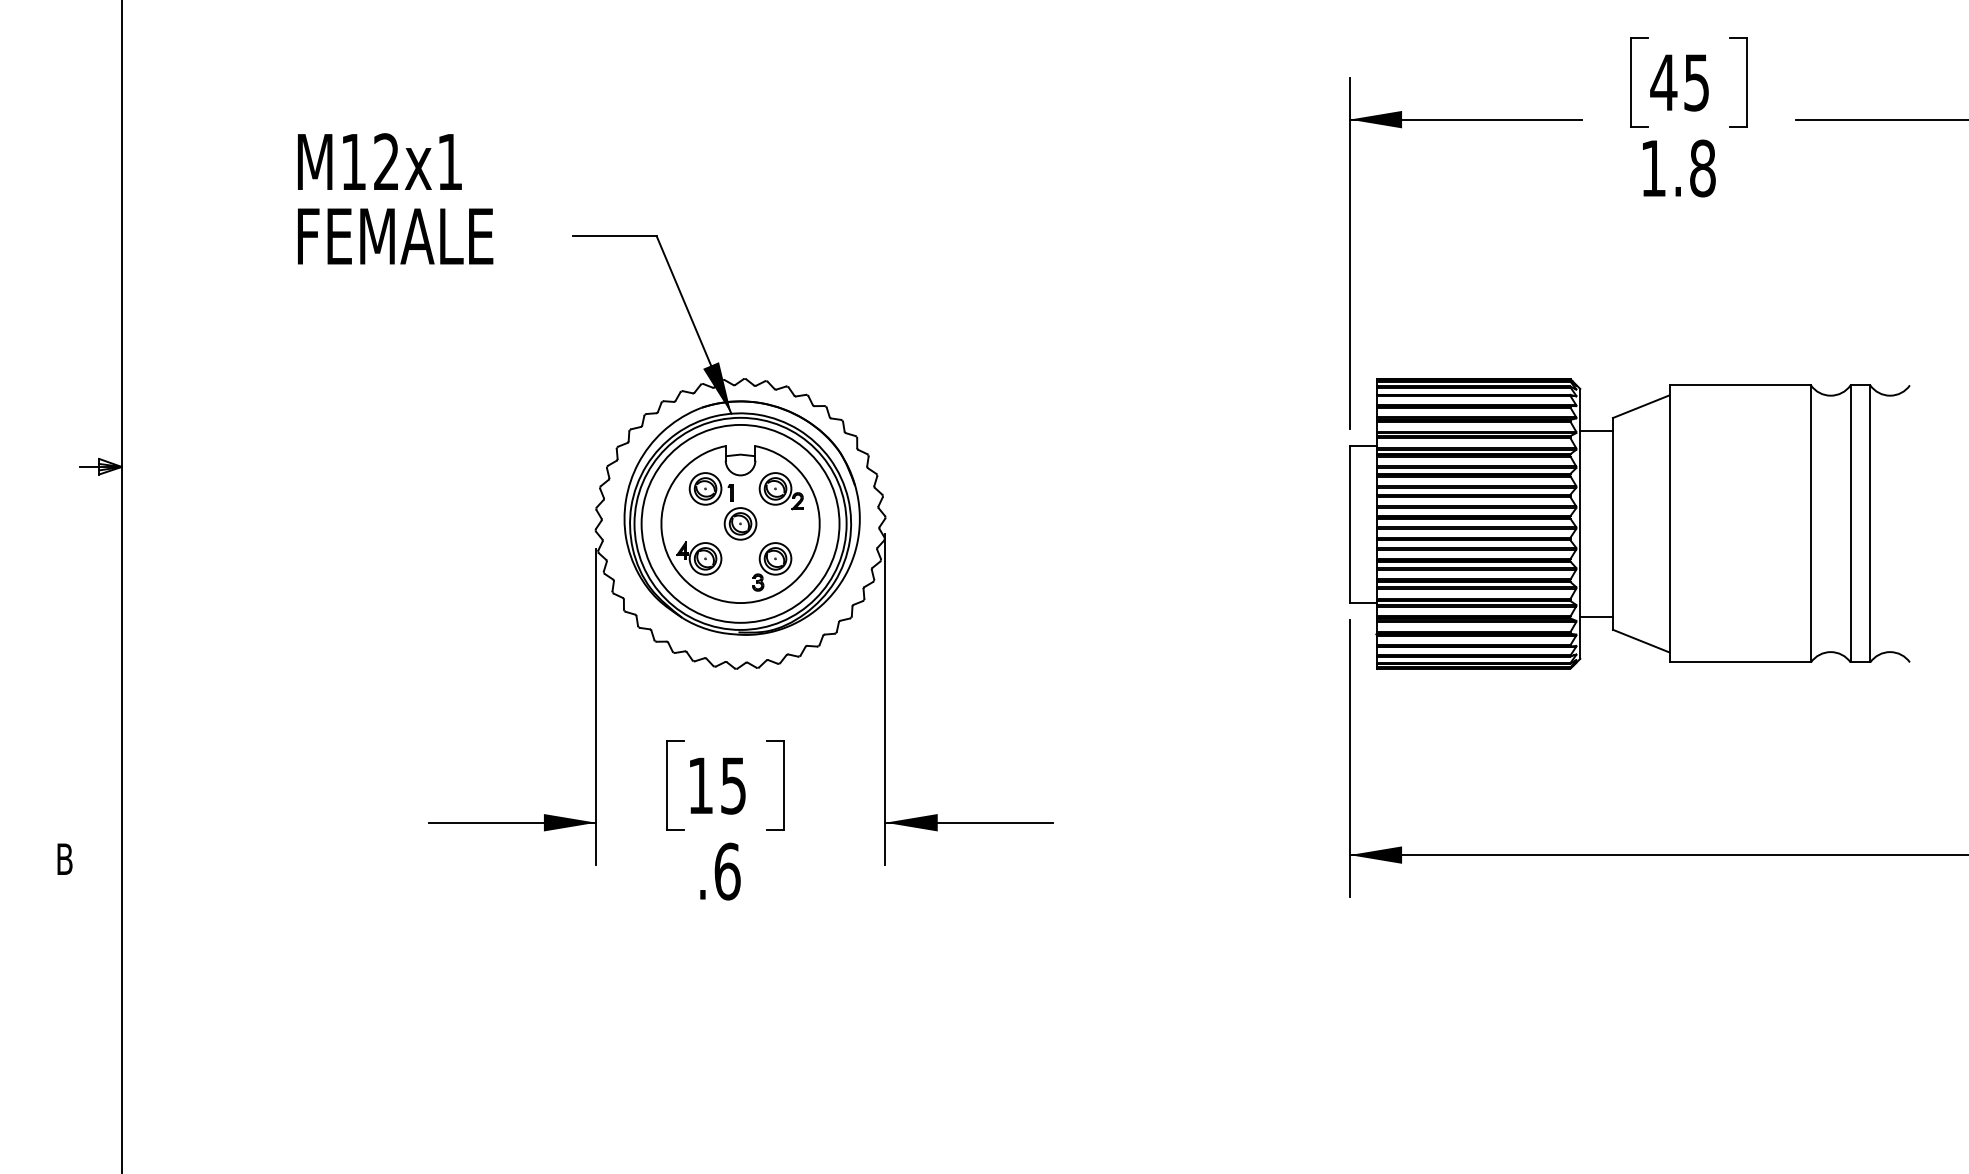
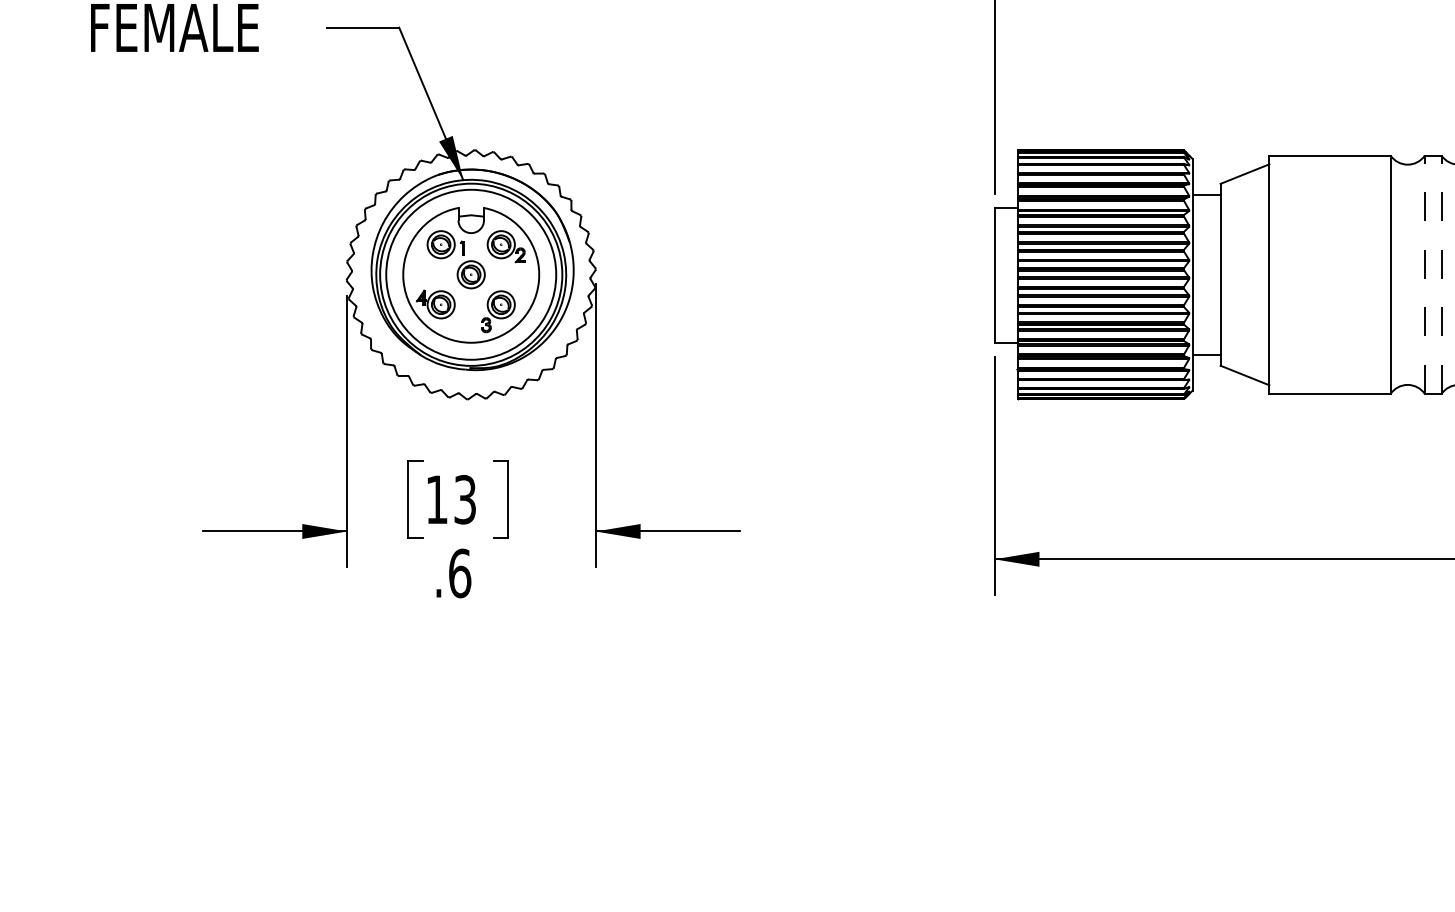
line: (1850, 523) -> (1424, 274), solid -> dashed
line: (1870, 523) -> (1441, 274), solid -> dashed
text: (733, 785) -> (465, 499), 15 -> 13

